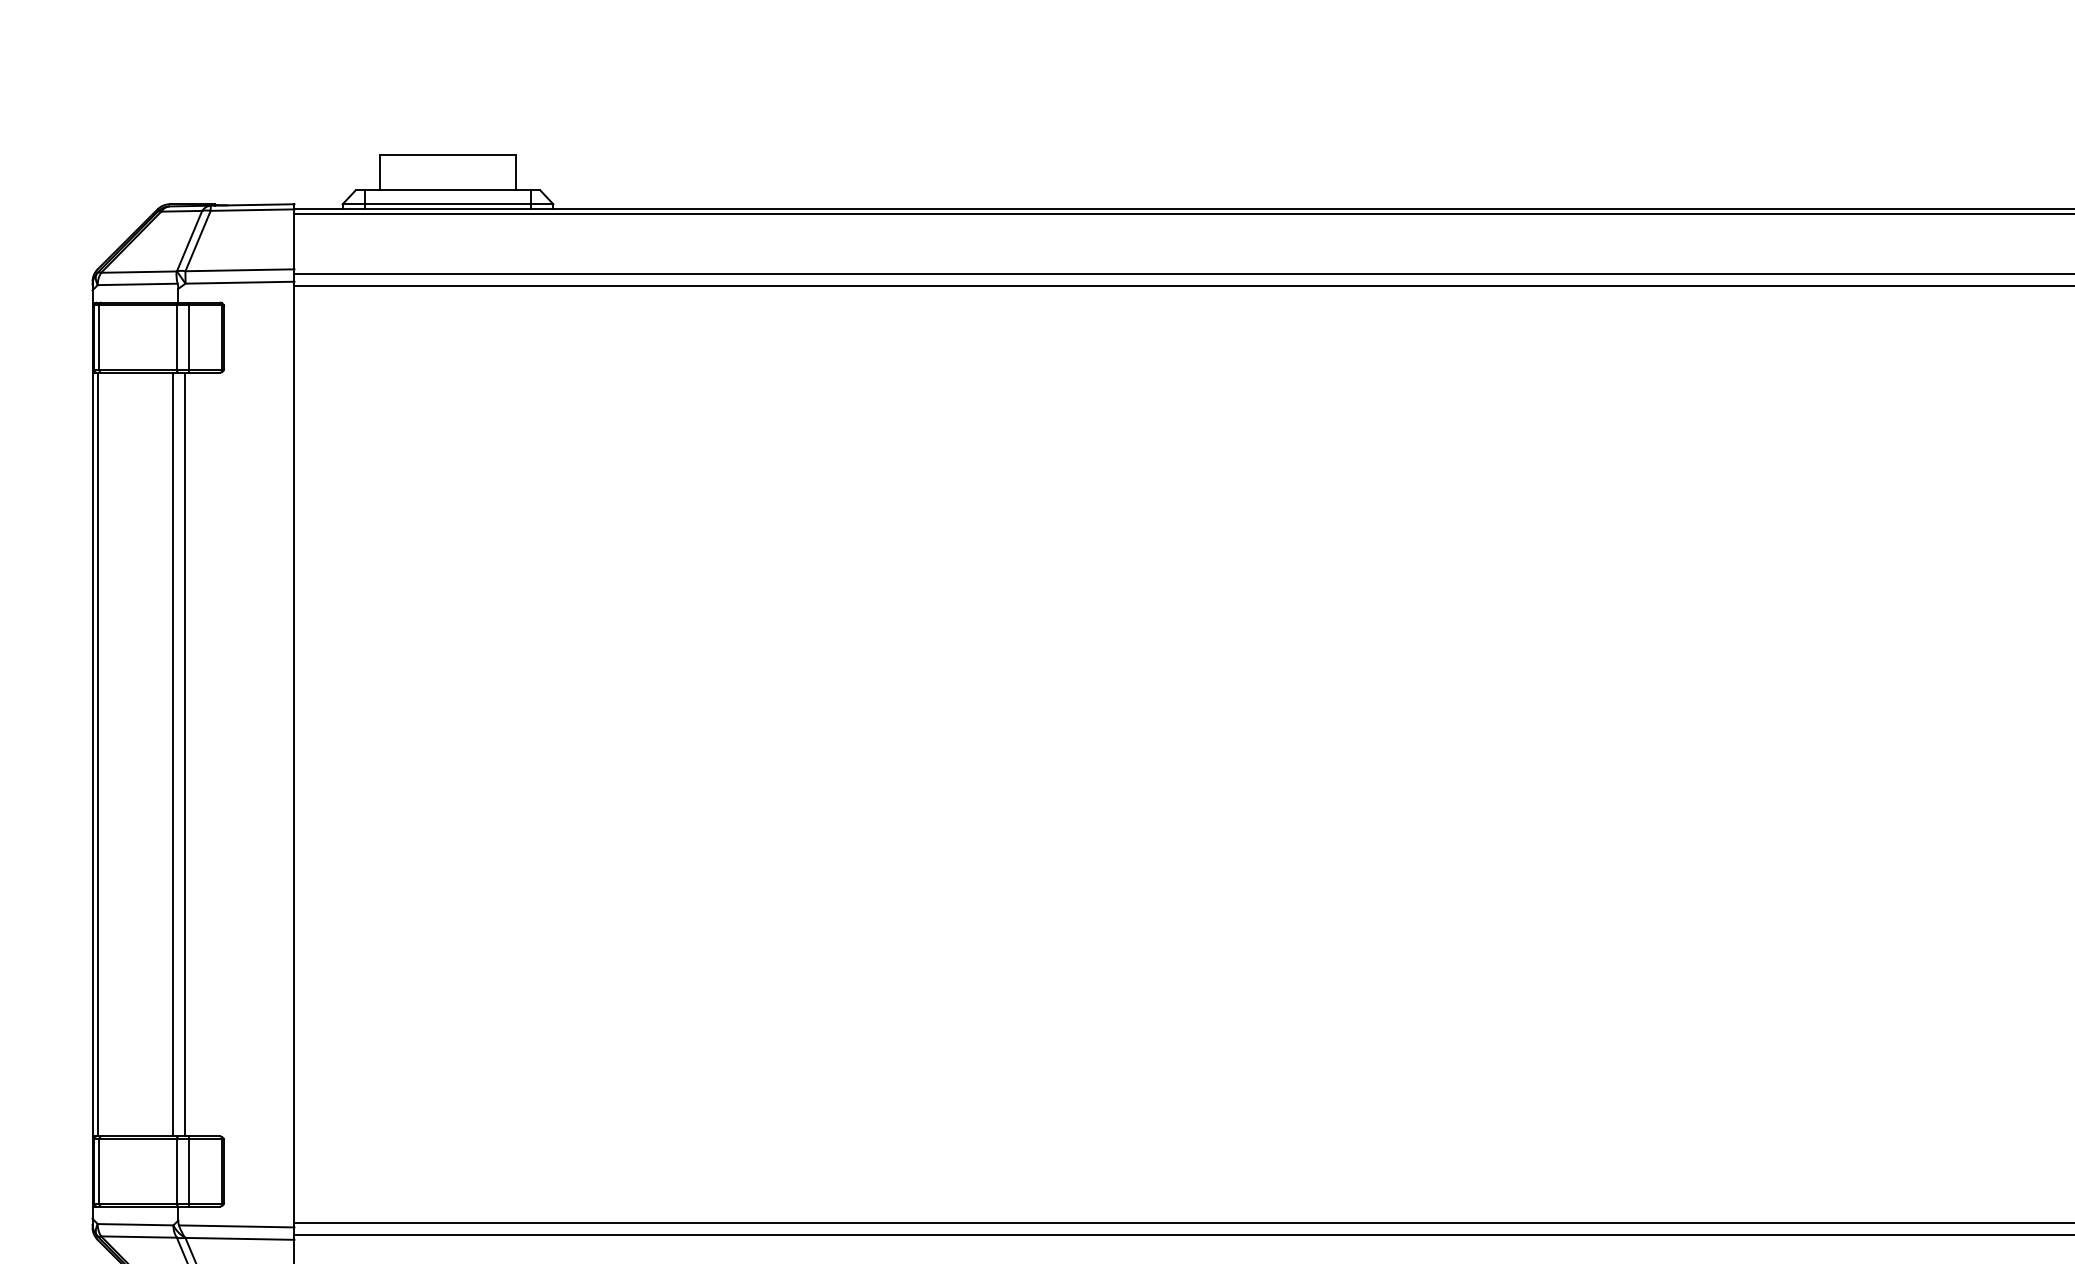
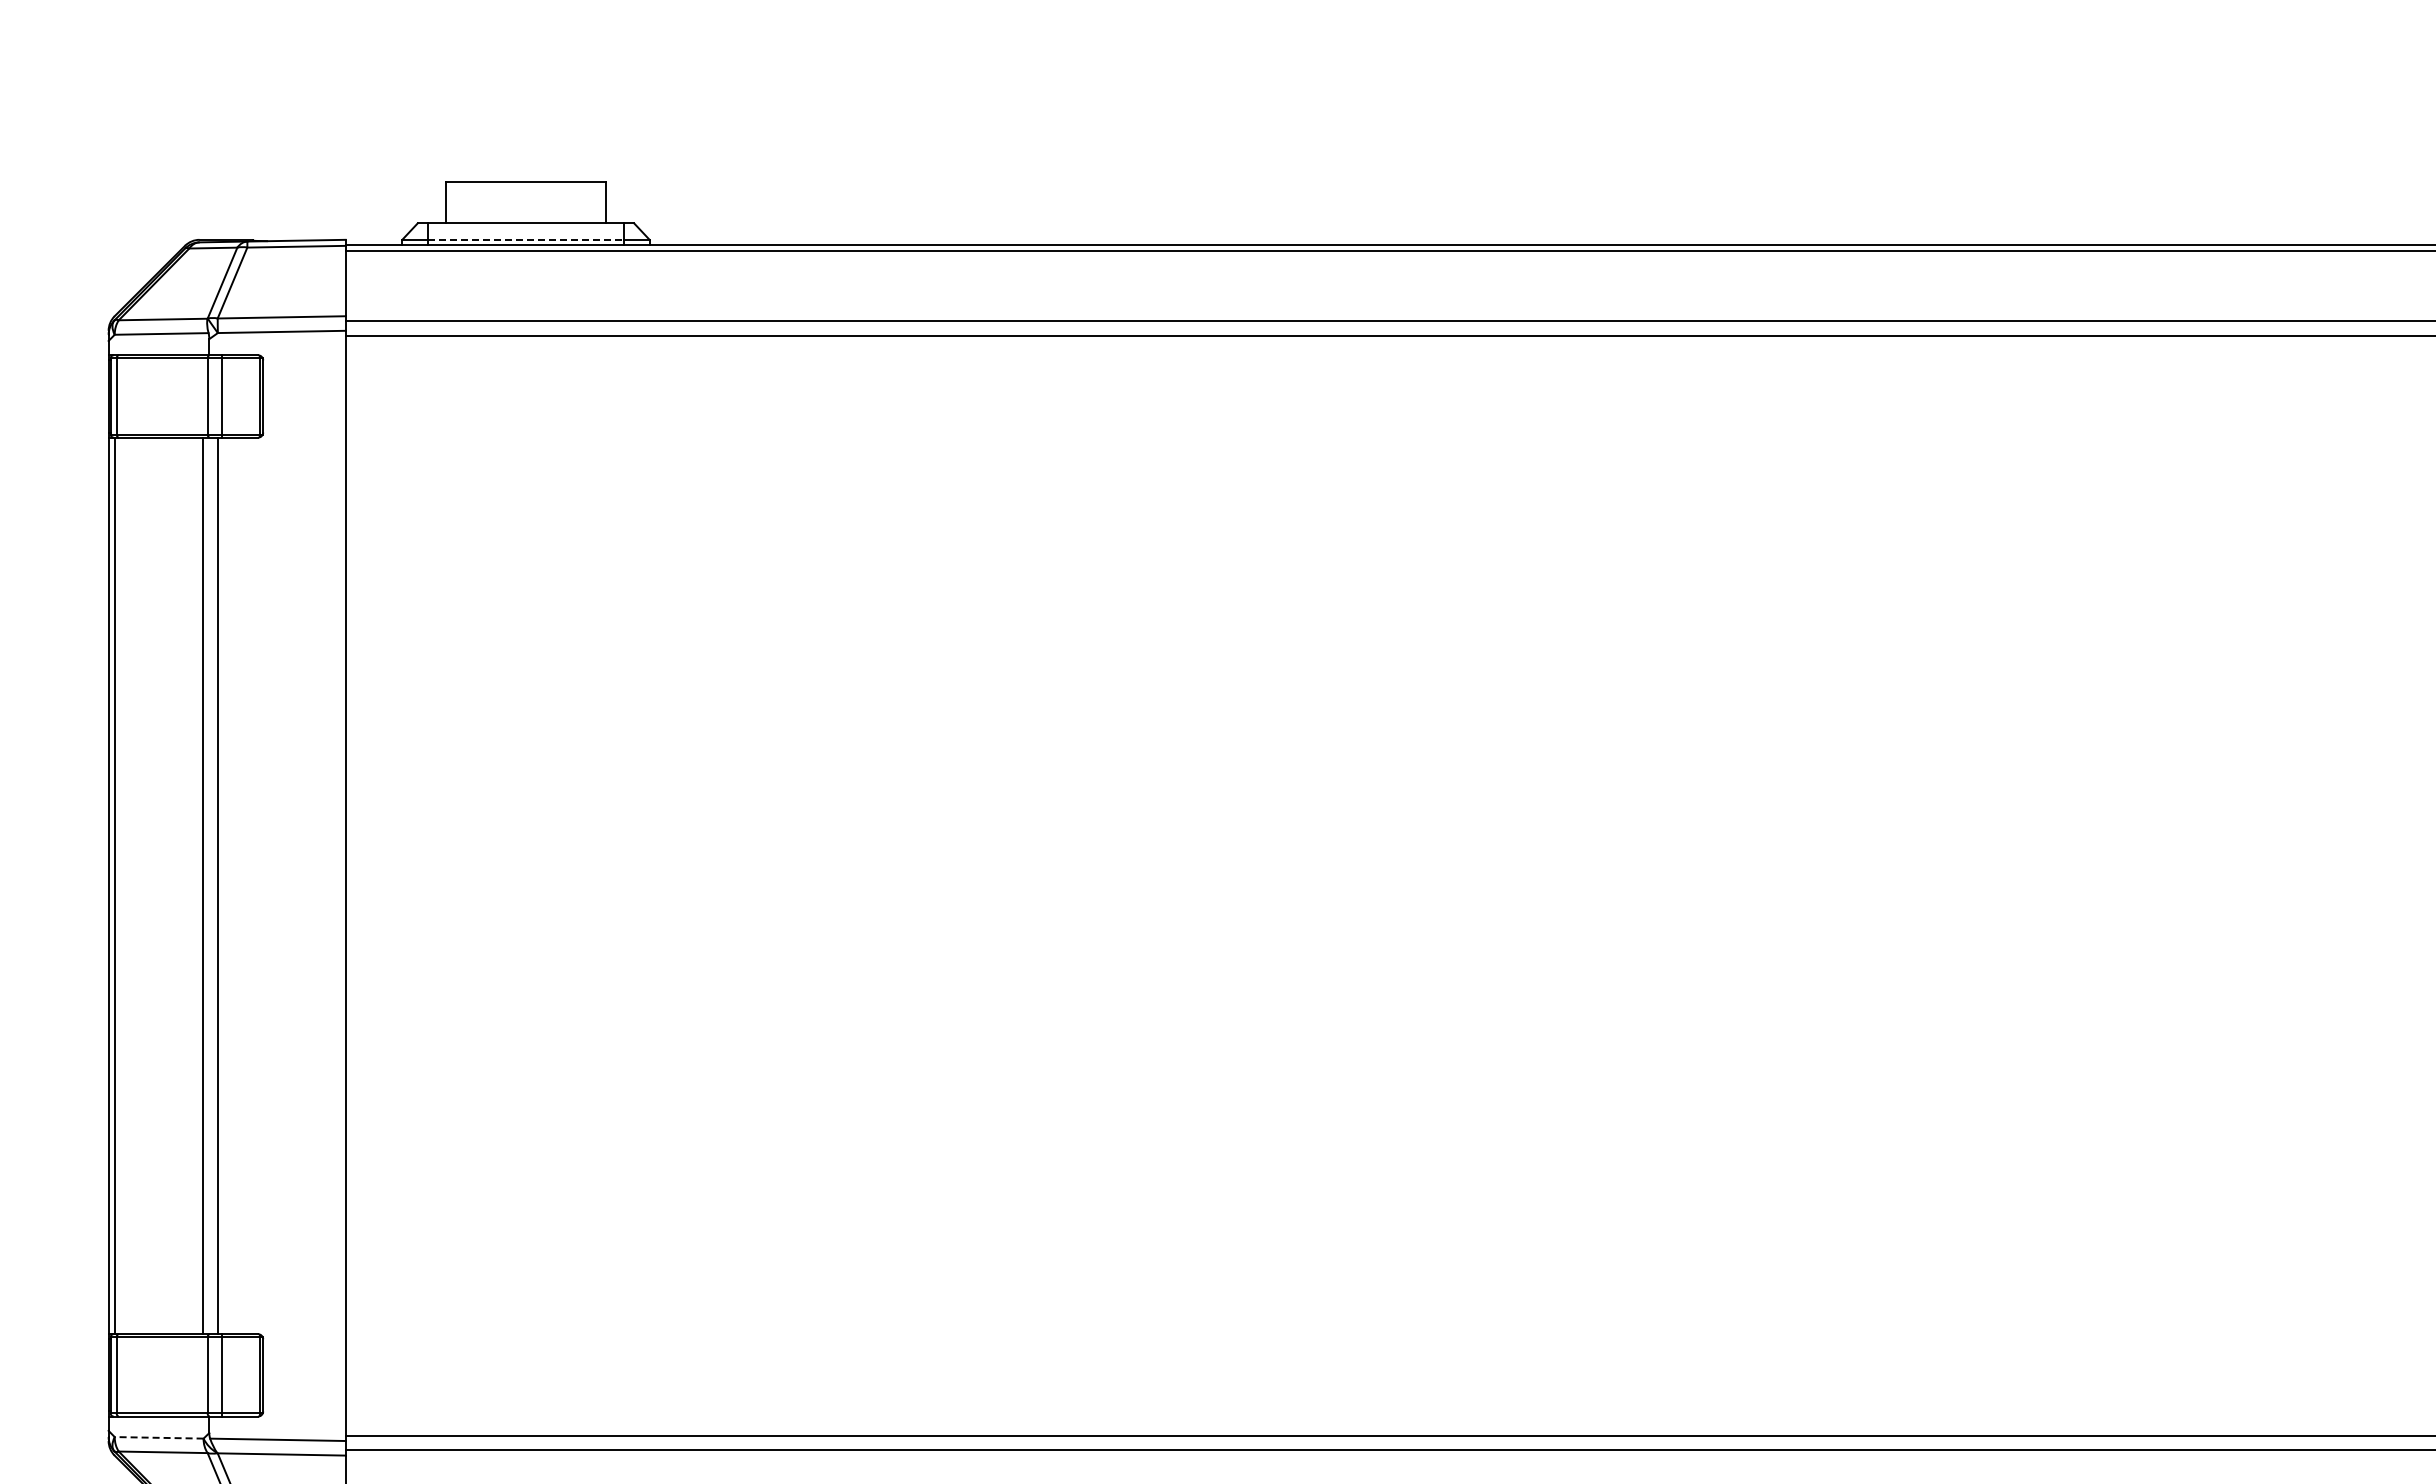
line: (447, 203) -> (525, 239), solid -> dashed
line: (135, 1224) -> (158, 1437), solid -> dashed

